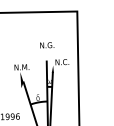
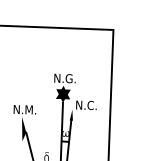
fill: (46, 55) -> (63, 93), added

